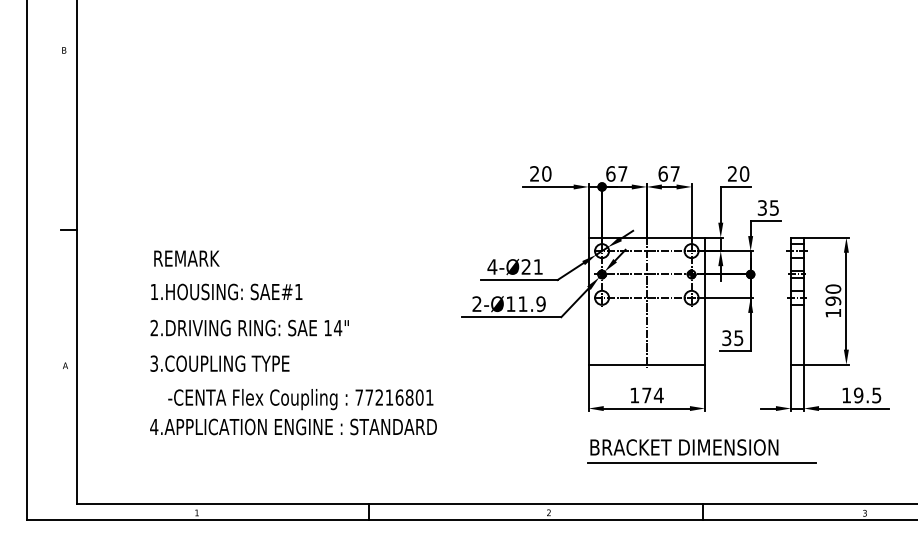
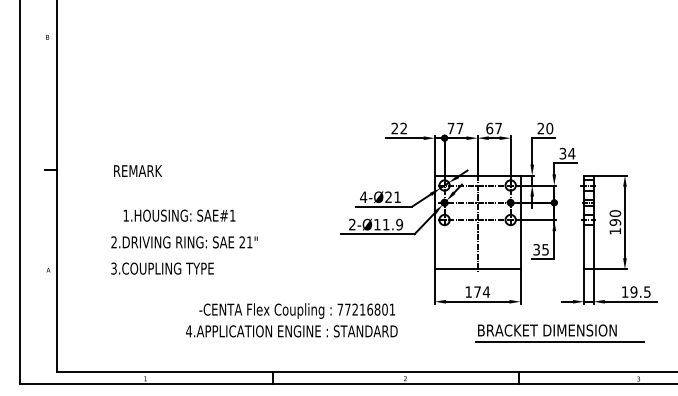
text: (546, 173) -> (403, 128), 20 -> 22
text: (610, 173) -> (450, 128), 67 -> 77
text: (773, 207) -> (571, 153), 35 -> 34
text: (187, 257) -> (138, 170), moved
text: (226, 291) -> (179, 215), moved
text: (332, 328) -> (245, 242), 14" -> 21"
text: (293, 412) -> (291, 320), moved
part: (700, 451) -> (559, 333), moved

